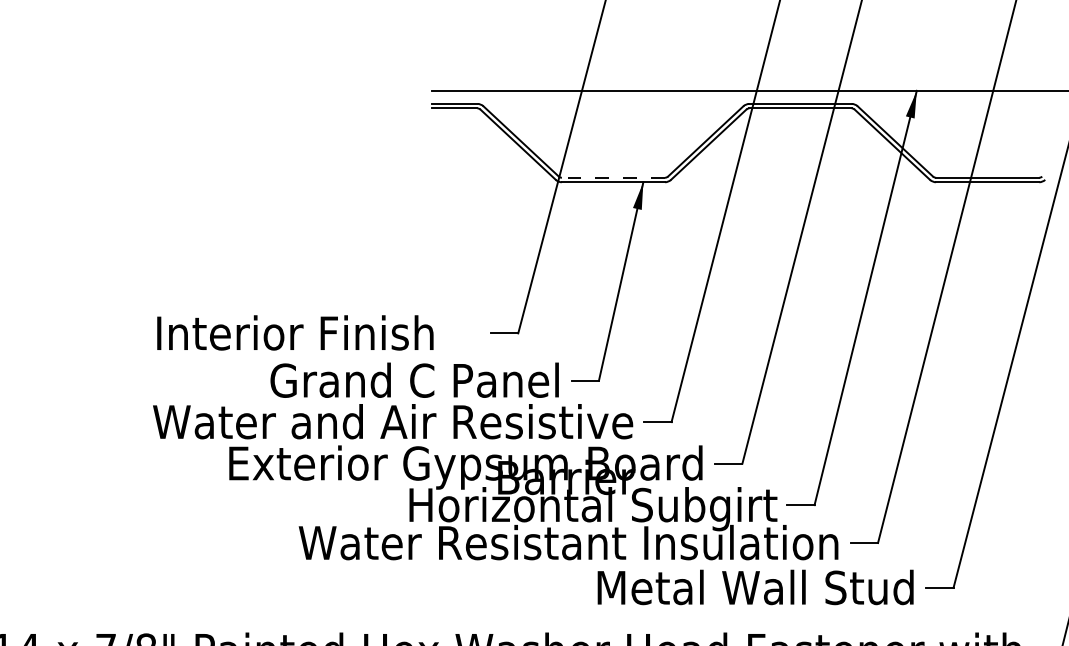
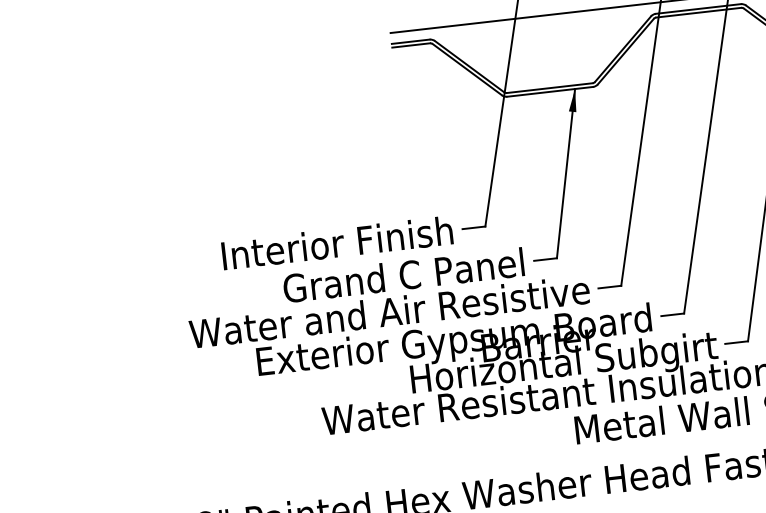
line: (613, 177) -> (549, 87), dashed -> solid
text: (295, 332) -> (337, 242), moved

